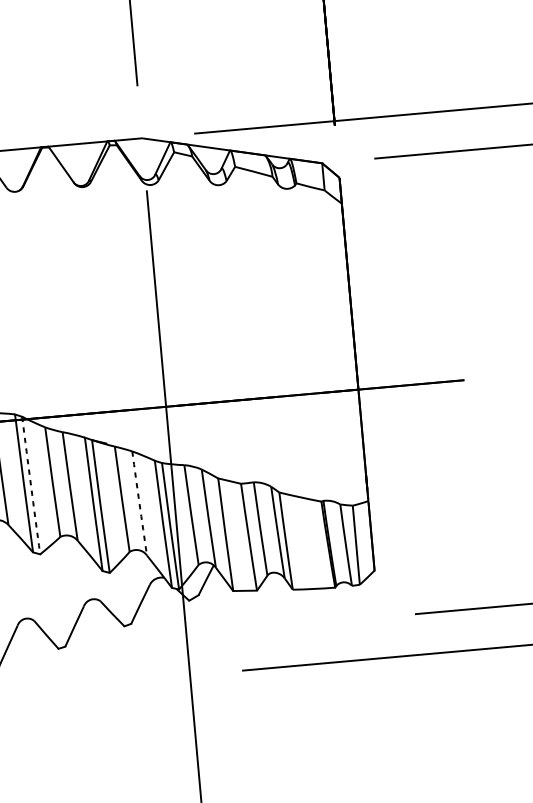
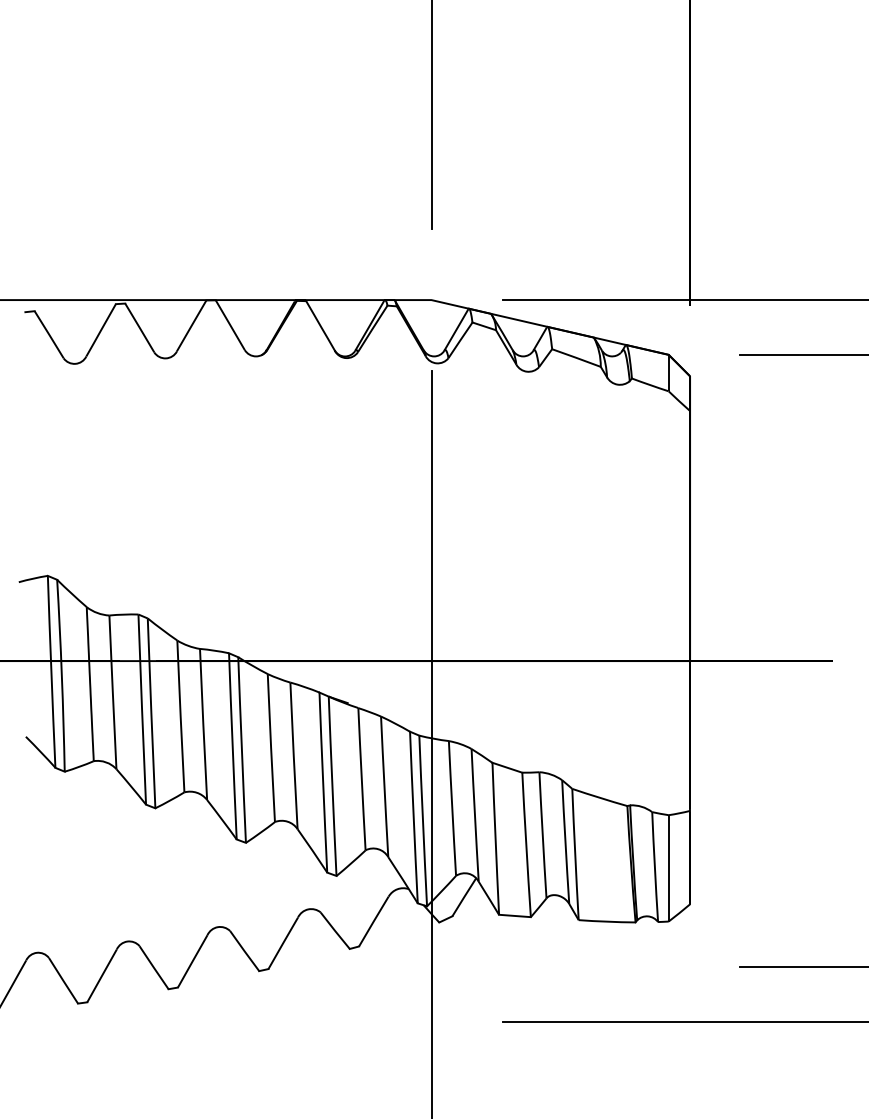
arc: (30, 485) -> (241, 750), dashed -> solid
arc: (139, 503) -> (384, 786), dashed -> solid

